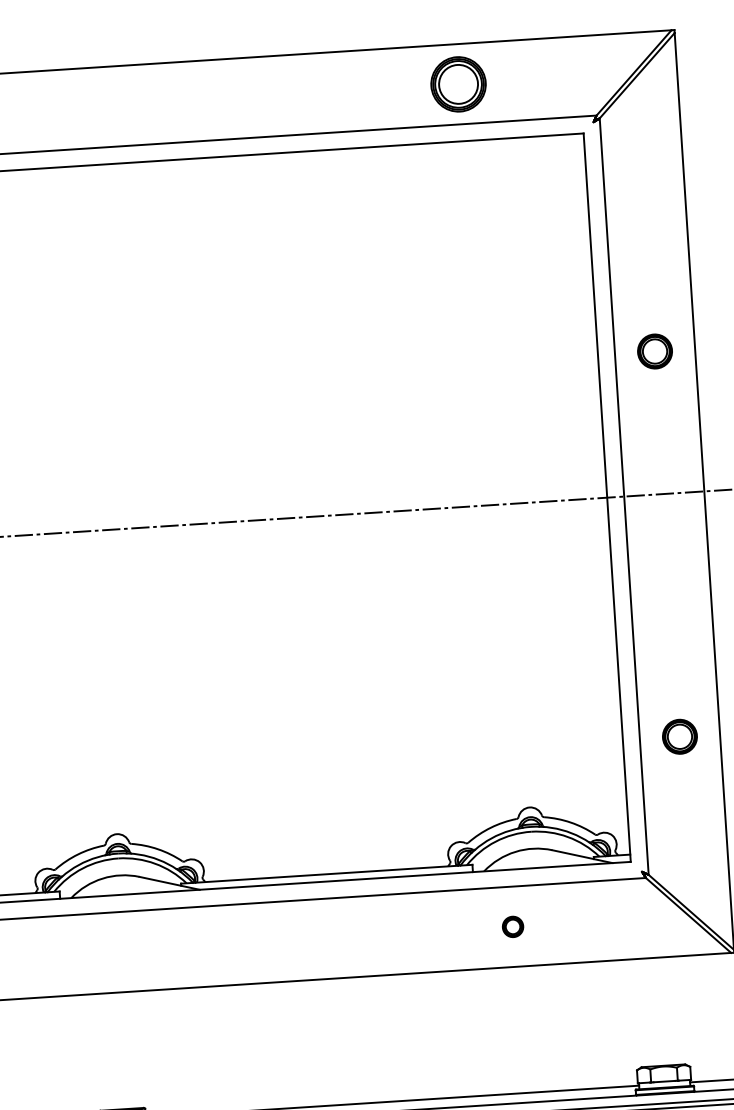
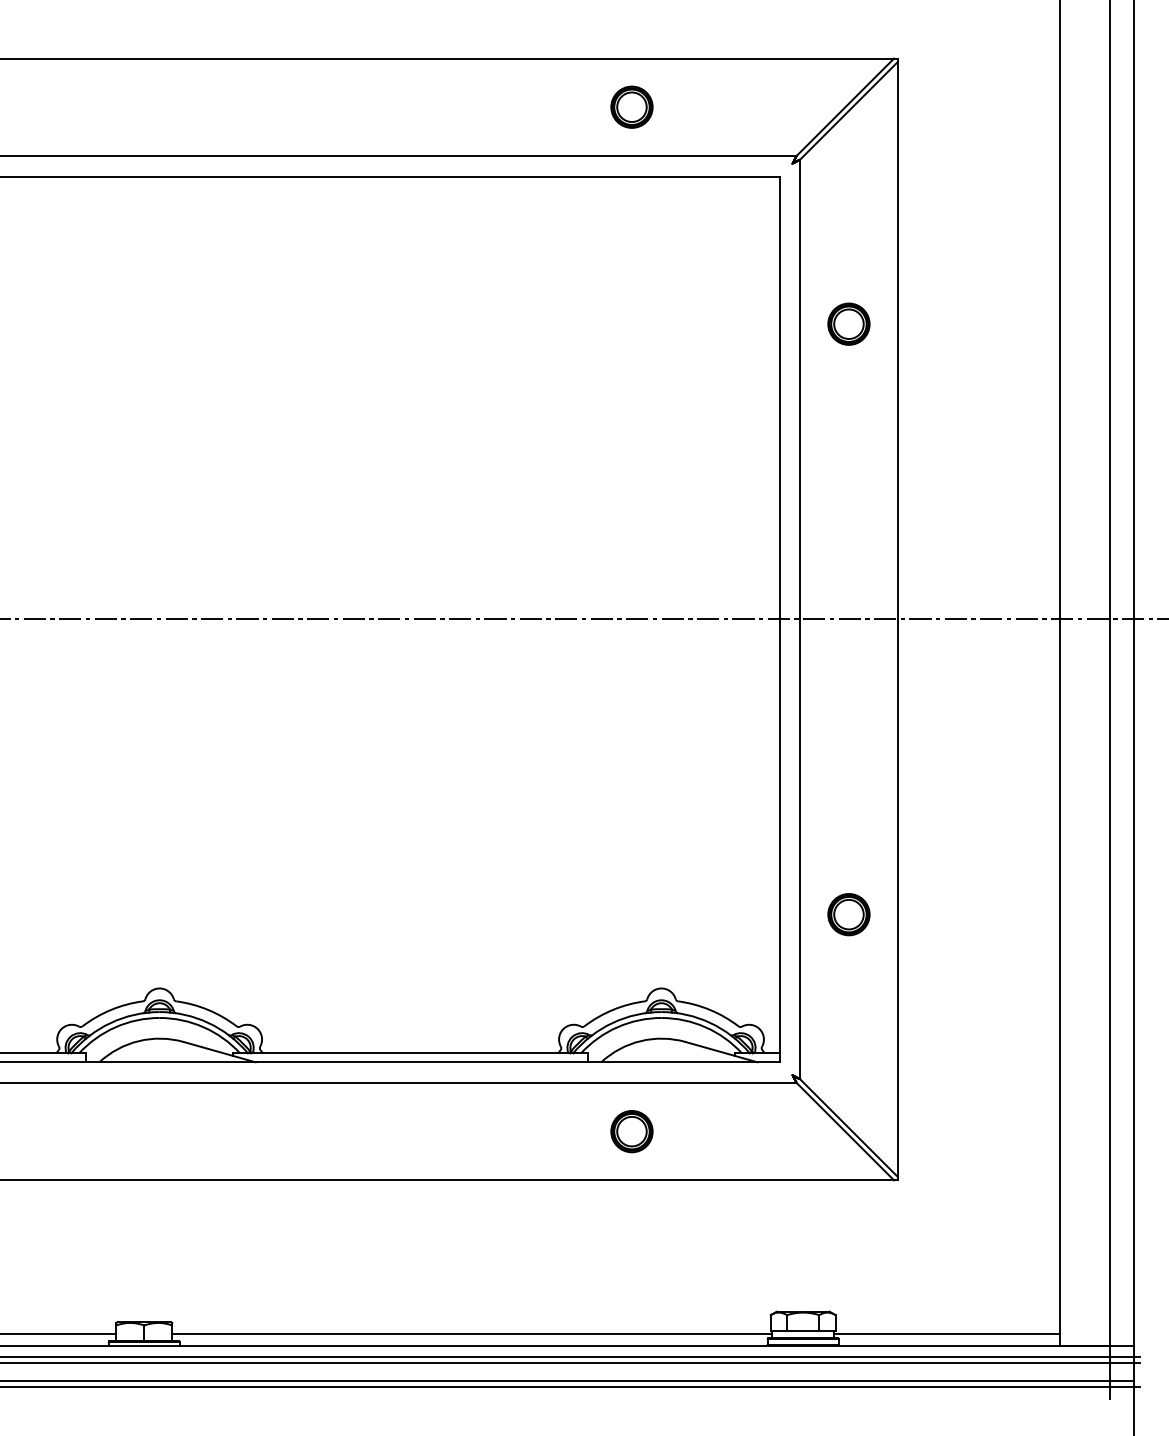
part: (458, 83) -> (631, 106), size x0.62
part: (654, 350) -> (848, 323), moved
part: (512, 926) -> (631, 1131), size x1.67

